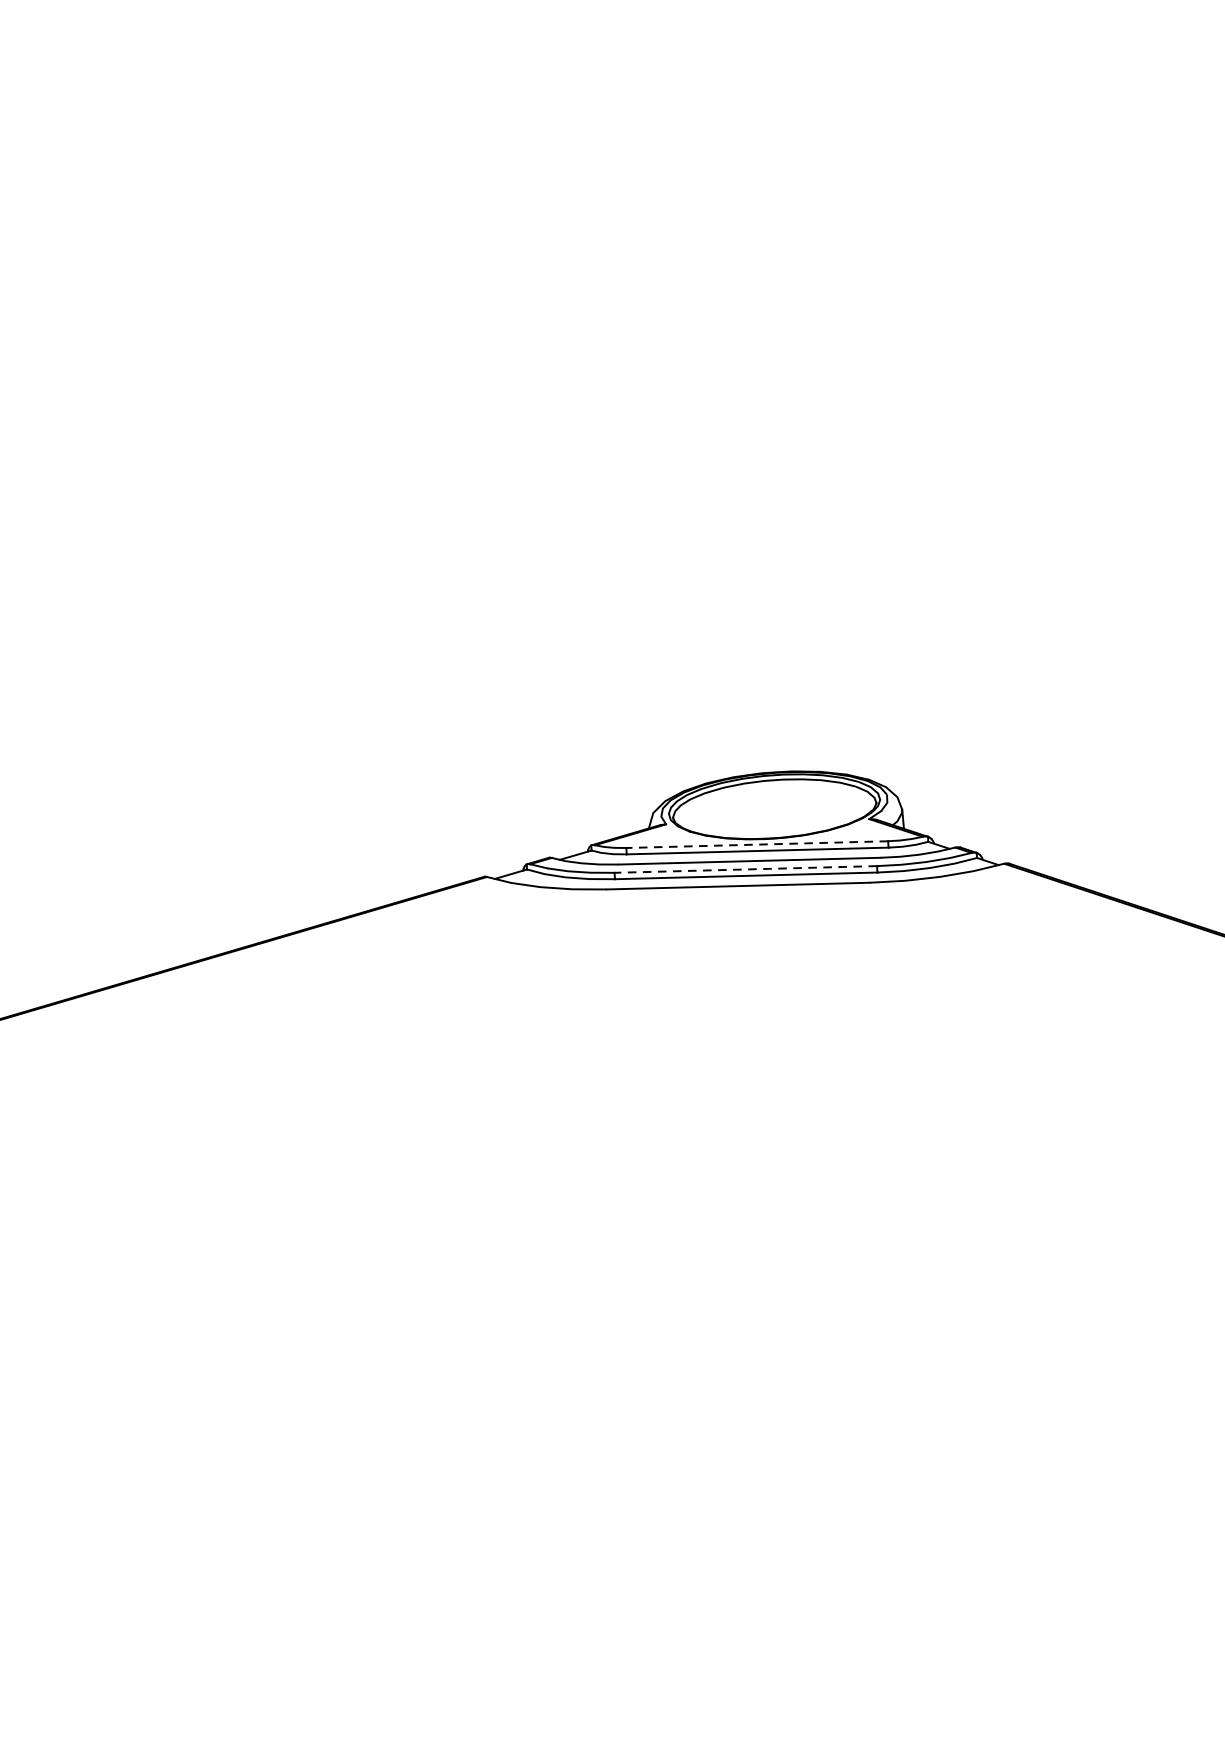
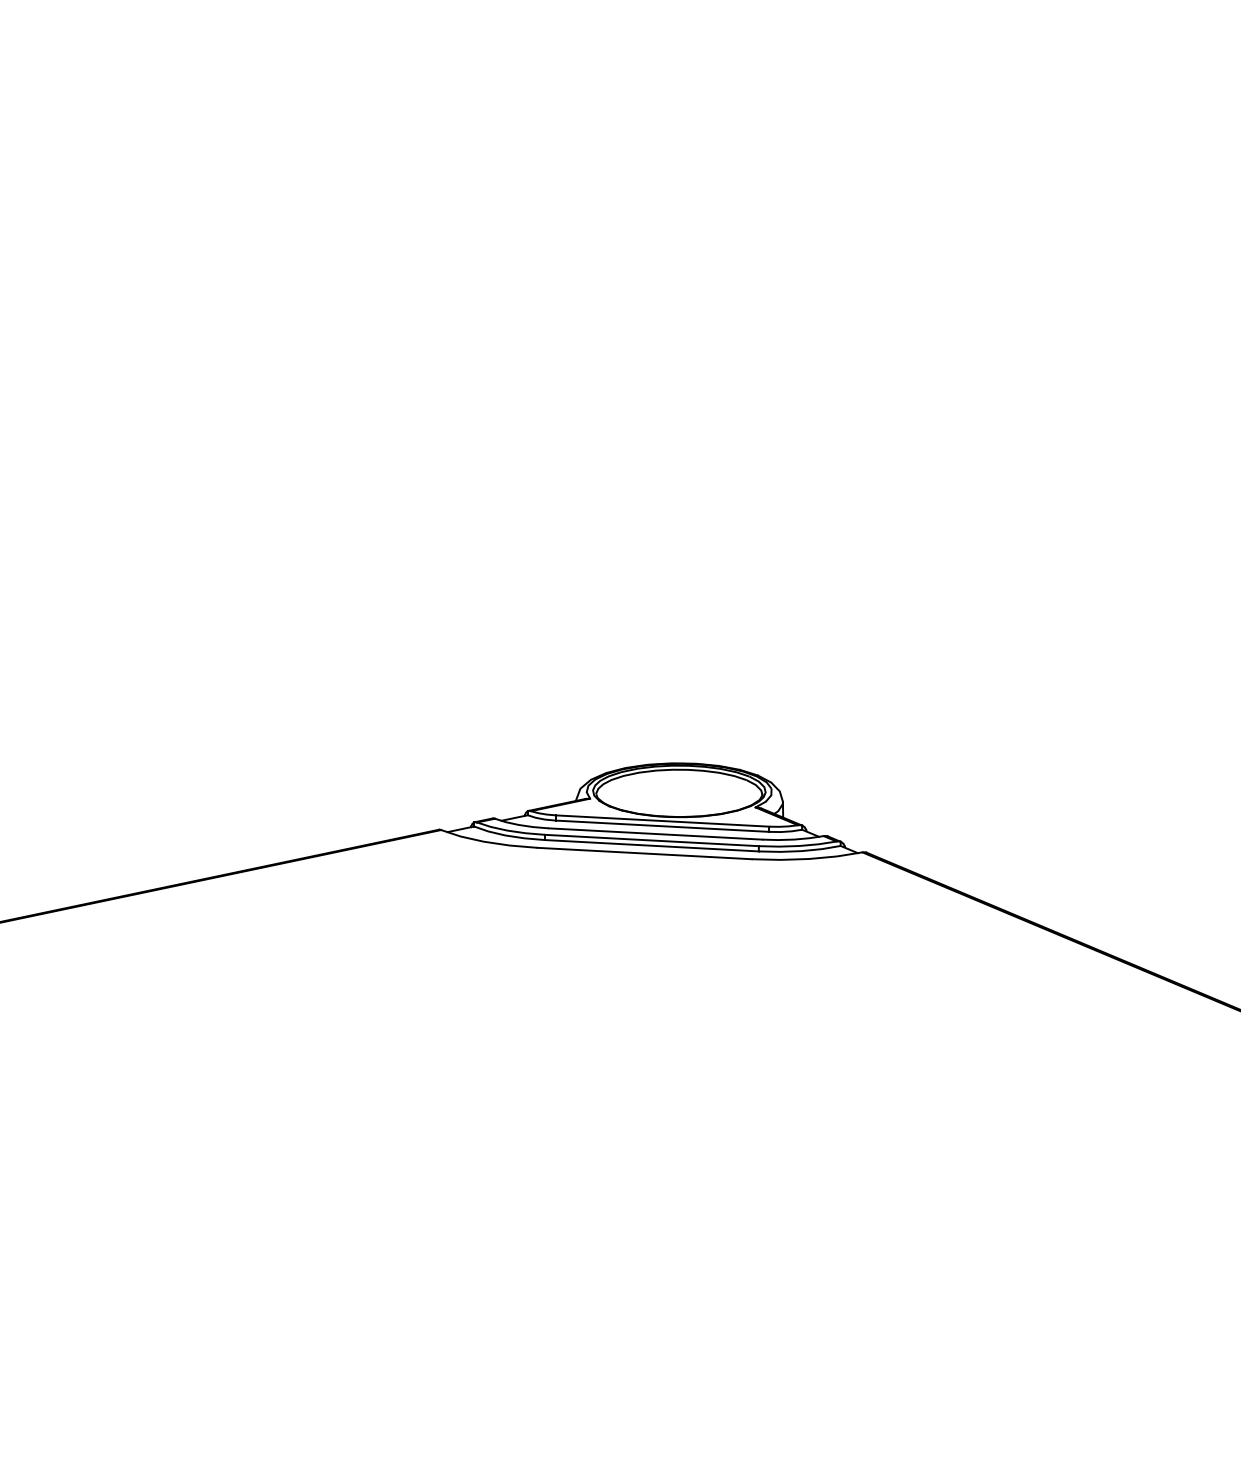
line: (756, 845) -> (662, 821), dashed -> solid
line: (745, 869) -> (651, 840), dashed -> solid

